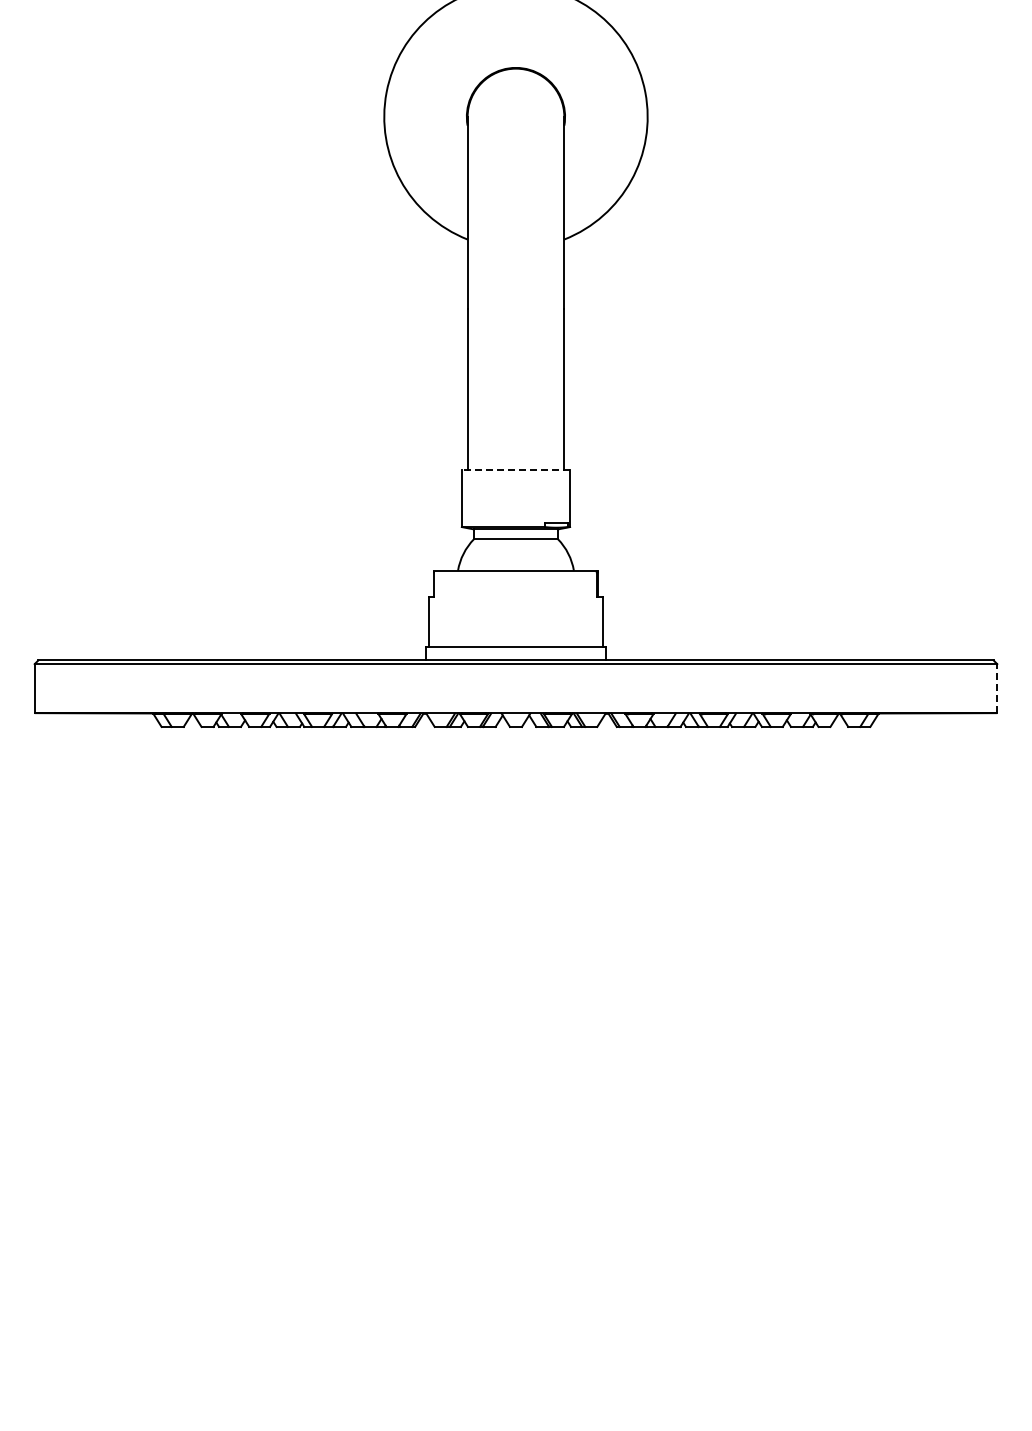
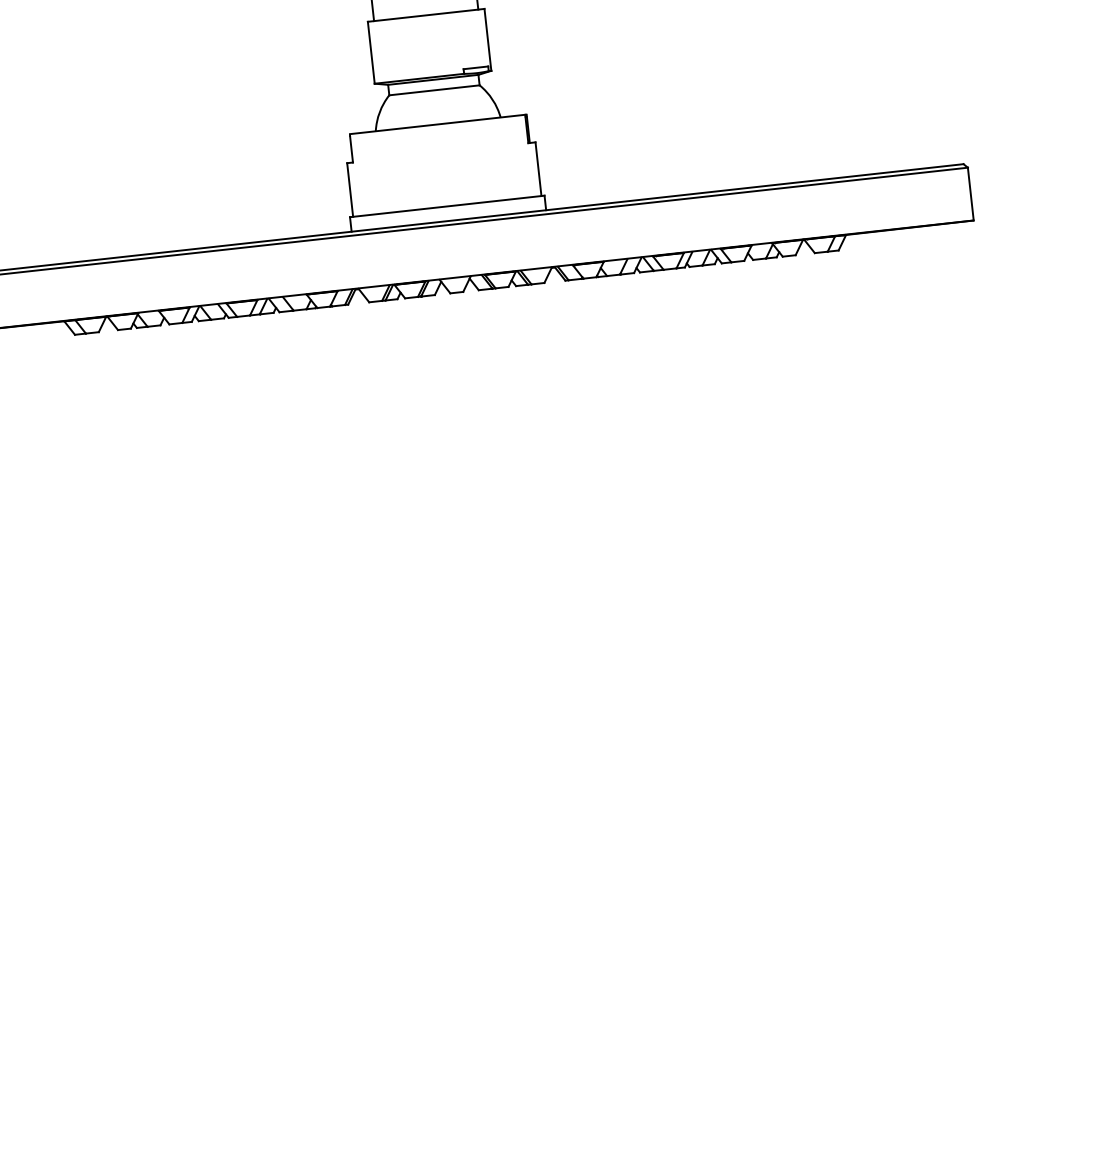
line: (515, 469) -> (425, 15), dashed -> solid
line: (997, 688) -> (971, 193), dashed -> solid

